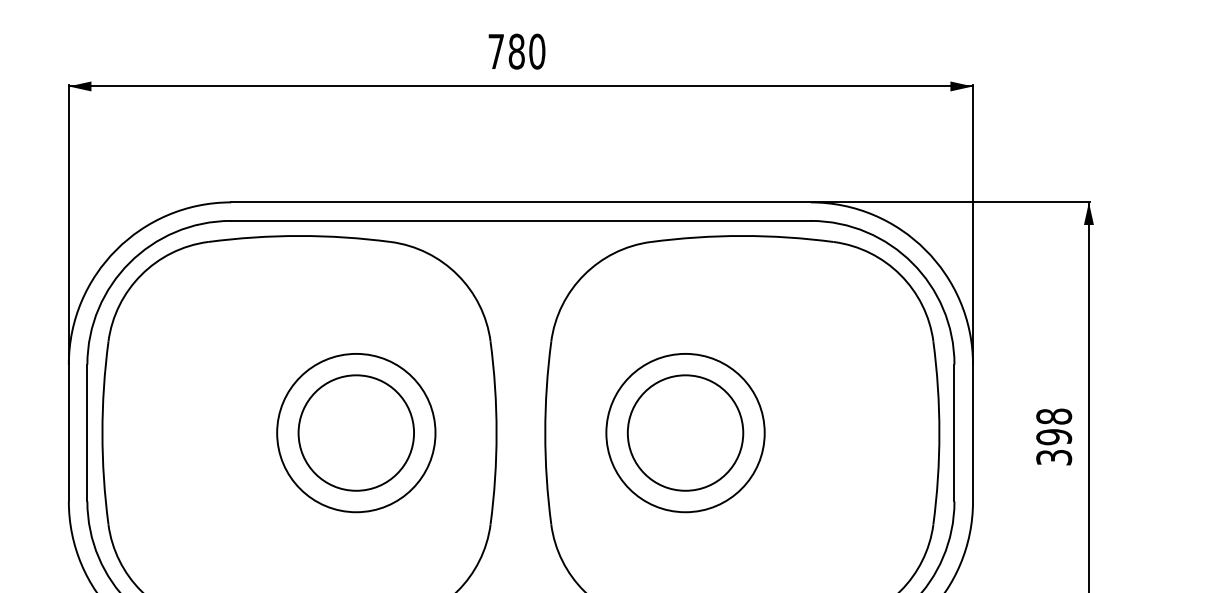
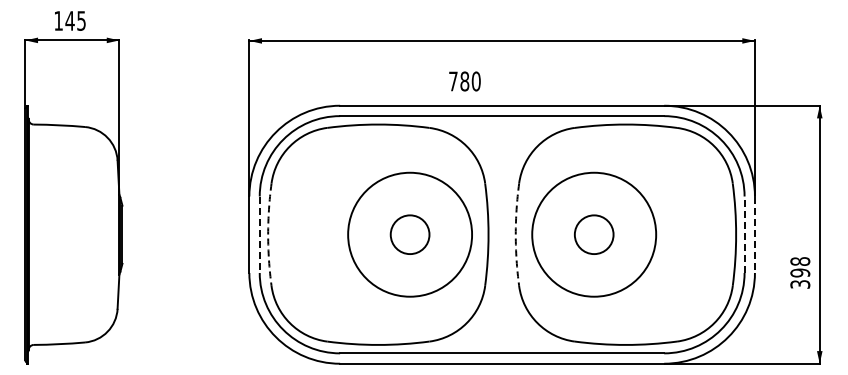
text: (516, 51) -> (464, 81), moved
arc: (103, 432) -> (268, 234), solid -> dashed
circle: (355, 432) -> (409, 234), size x0.6
circle: (355, 432) -> (409, 234), size x1.4
arc: (544, 432) -> (515, 234), solid -> dashed
circle: (684, 432) -> (593, 234), size x0.6
circle: (684, 432) -> (593, 234), size x1.4
line: (954, 432) -> (744, 234), solid -> dashed
line: (86, 434) -> (259, 235), solid -> dashed
line: (972, 434) -> (754, 235), solid -> dashed
text: (1054, 436) -> (800, 272), moved

